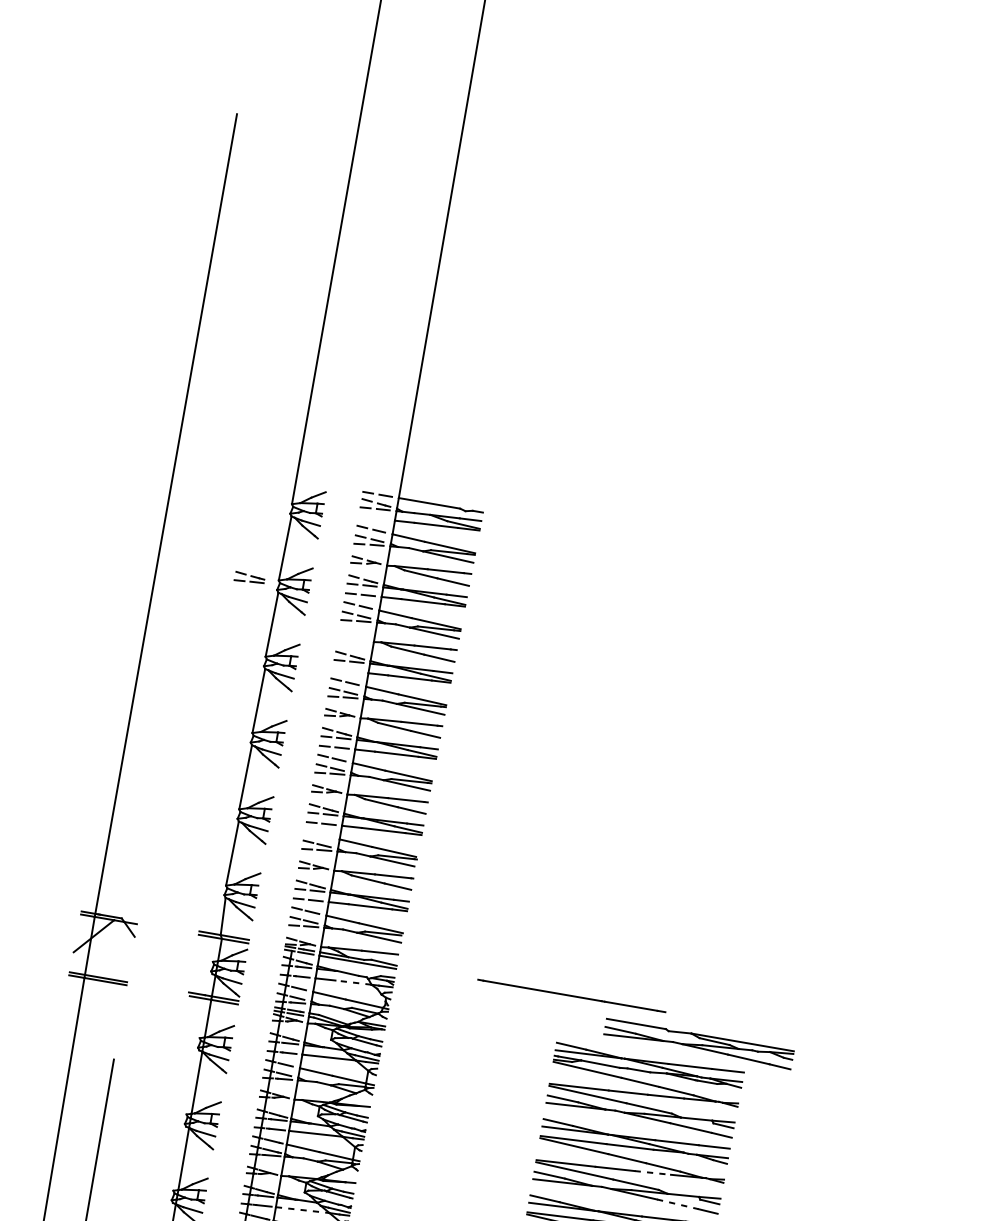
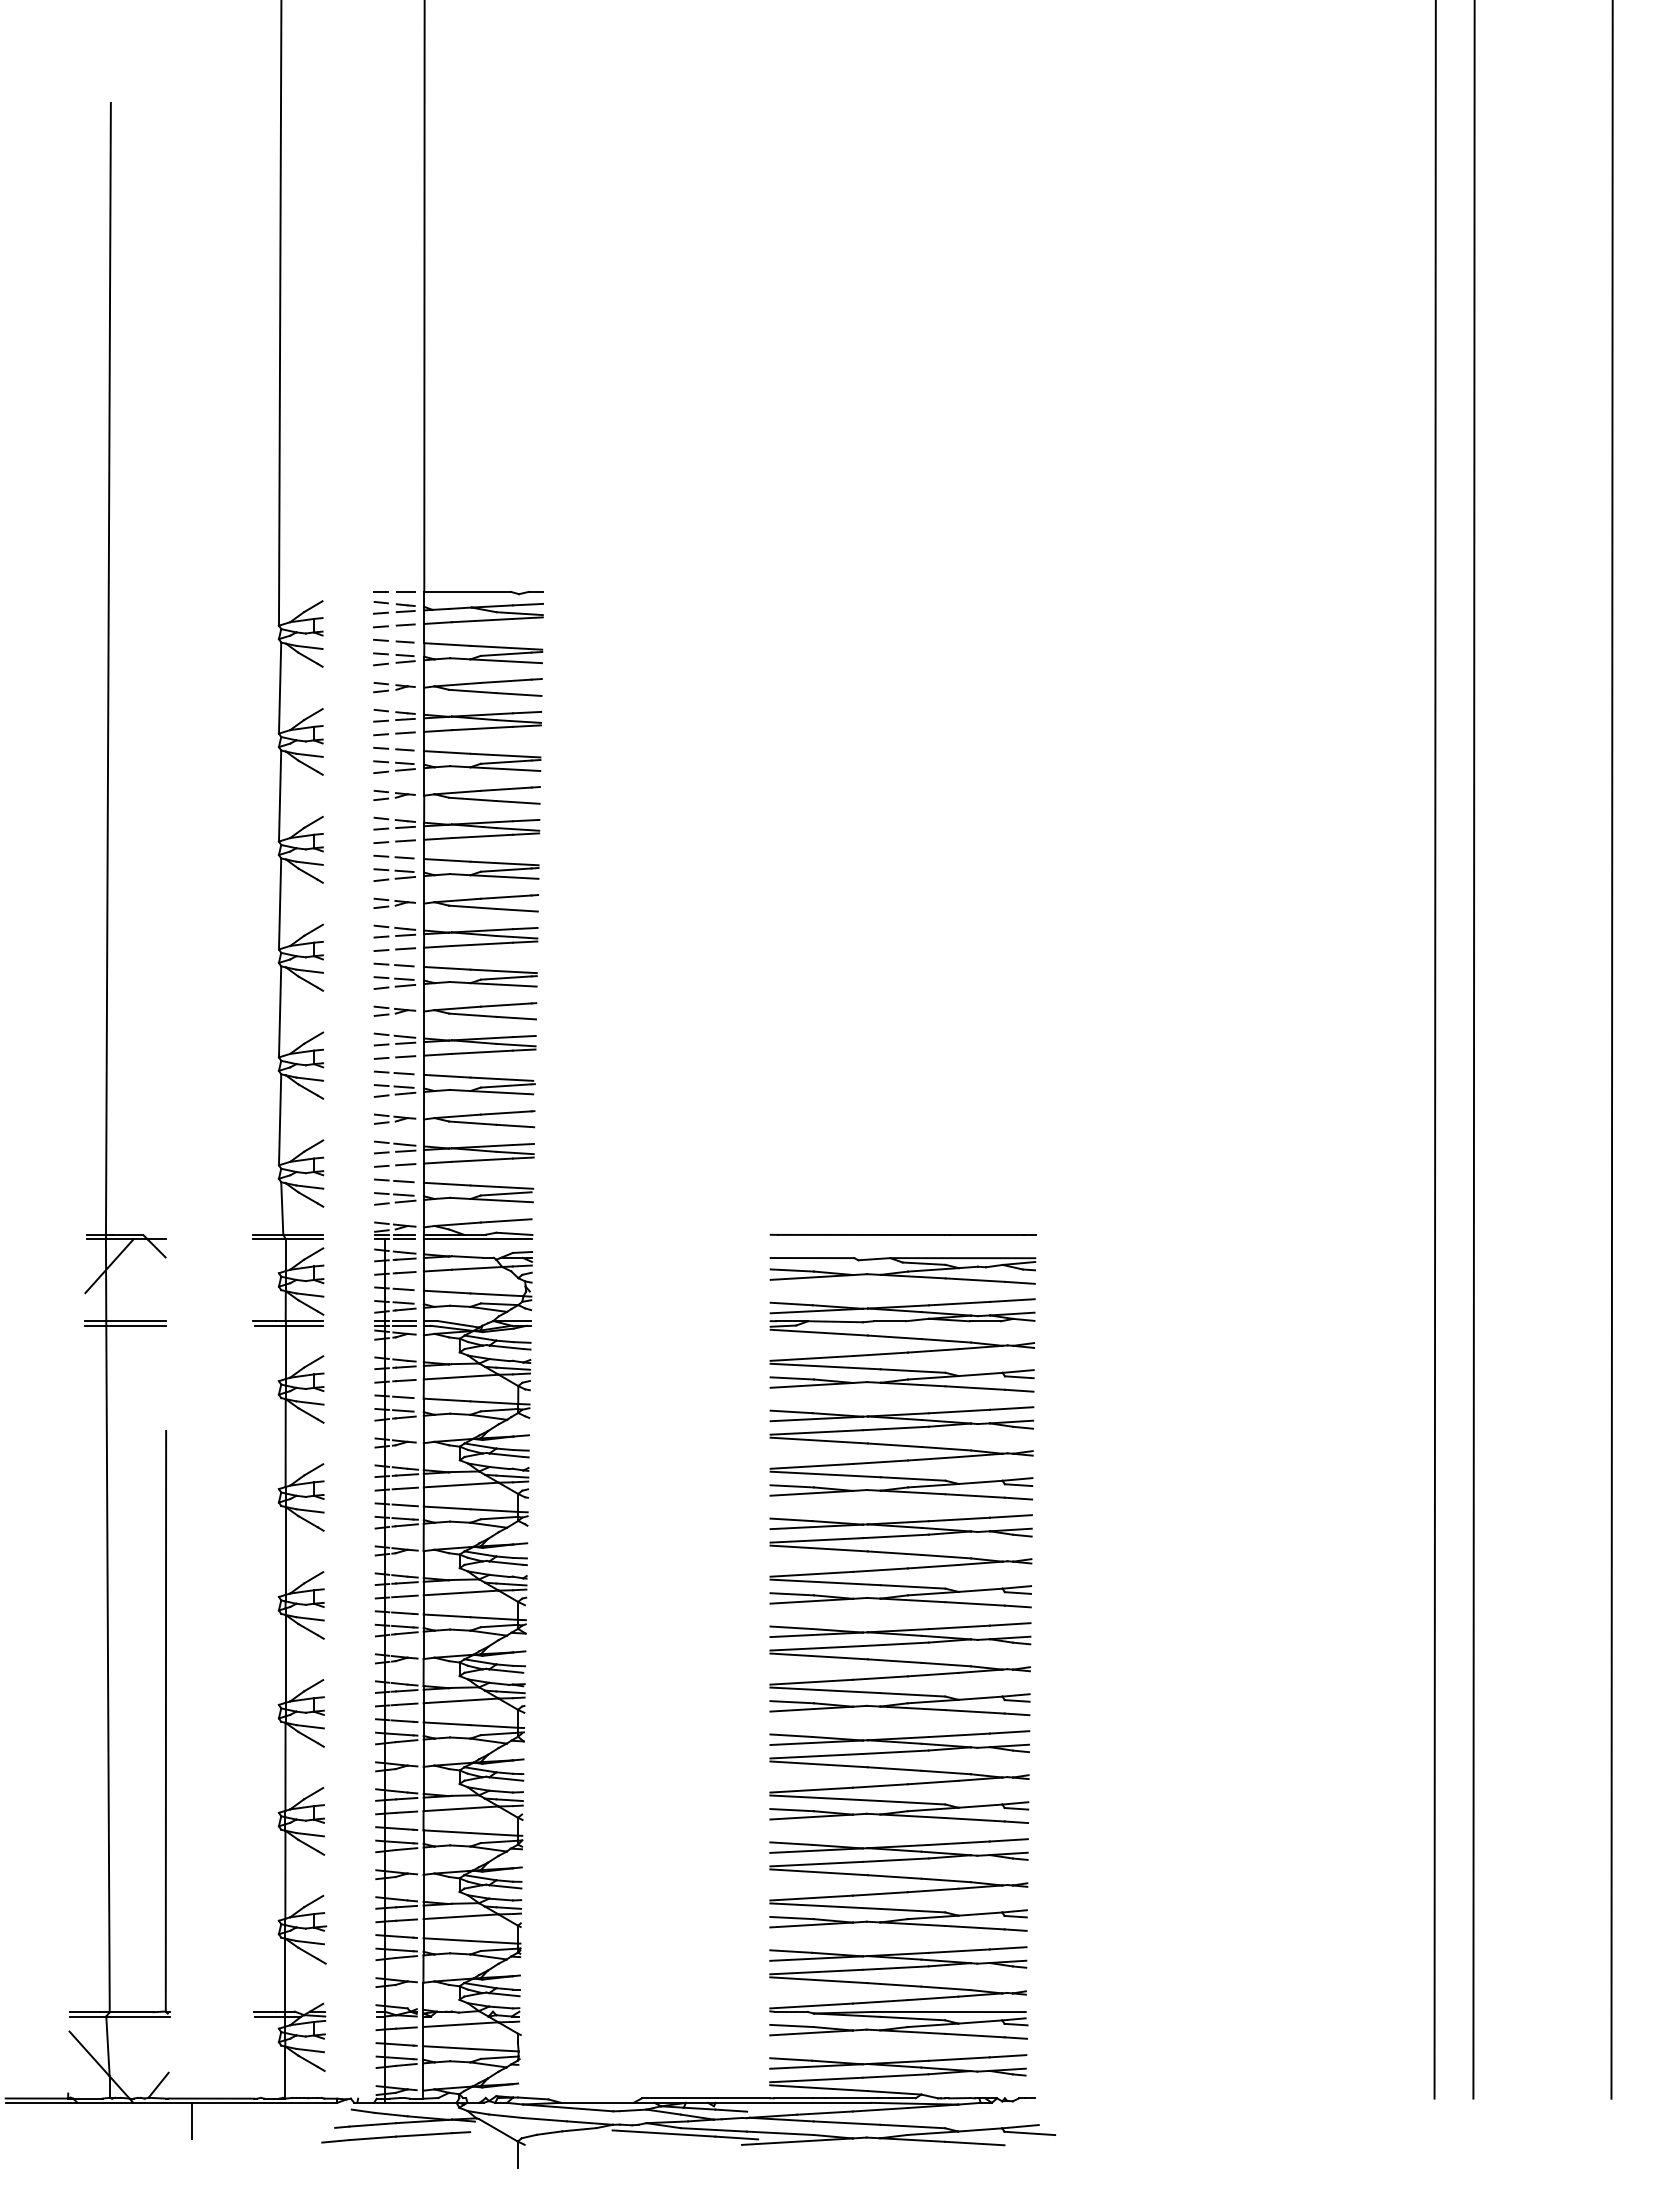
line: (374, 518) -> (395, 625), added
part: (249, 578) -> (238, 737), removed
part: (353, 637) -> (394, 794), added
line: (348, 670) -> (395, 841), added
line: (318, 833) -> (393, 1072), added
line: (353, 982) -> (476, 1268), dashed -> solid
line: (571, 995) -> (902, 1234), moved
part: (698, 1043) -> (902, 1270), moved
line: (652, 1172) -> (933, 1458), dashed -> solid
line: (678, 1204) -> (975, 1495), dashed -> solid
line: (302, 1209) -> (461, 1592), dashed -> solid

